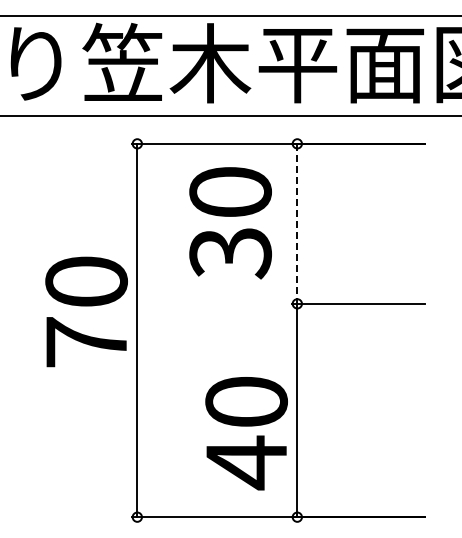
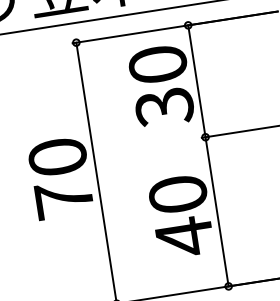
text: (230, 223) -> (161, 86), moved
line: (297, 223) -> (196, 81), dashed -> solid
text: (86, 311) -> (60, 177), moved
text: (246, 433) -> (181, 216), moved

